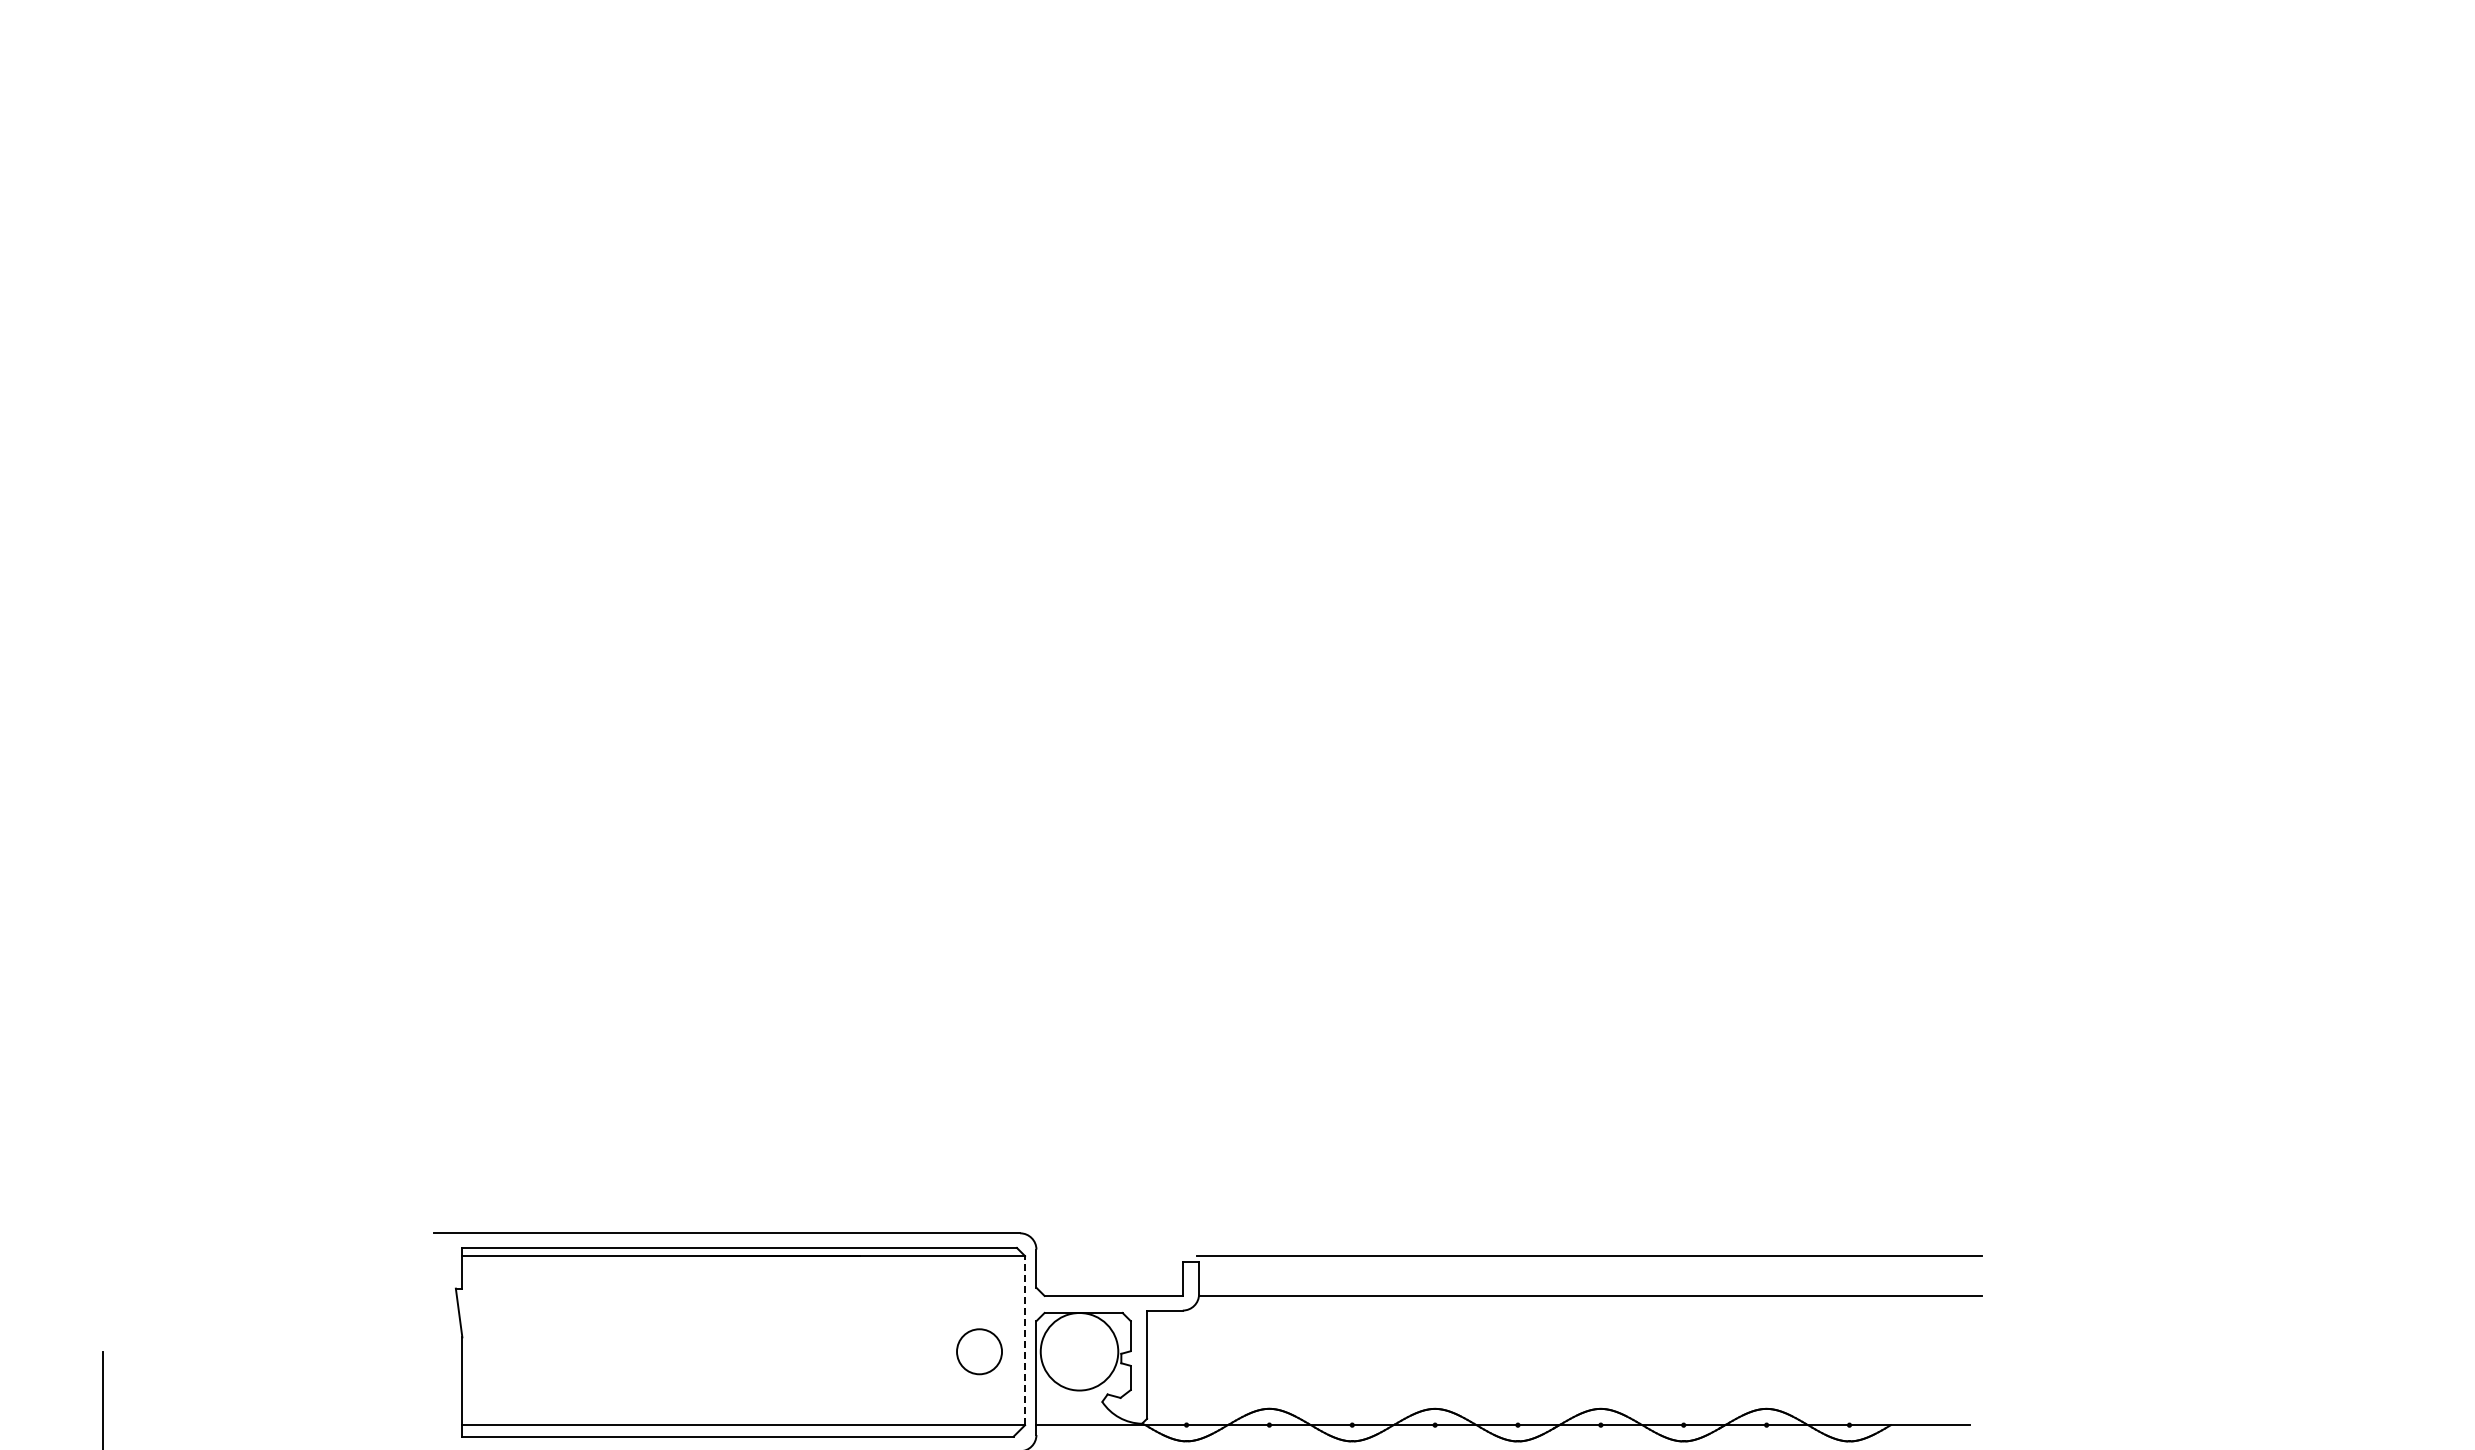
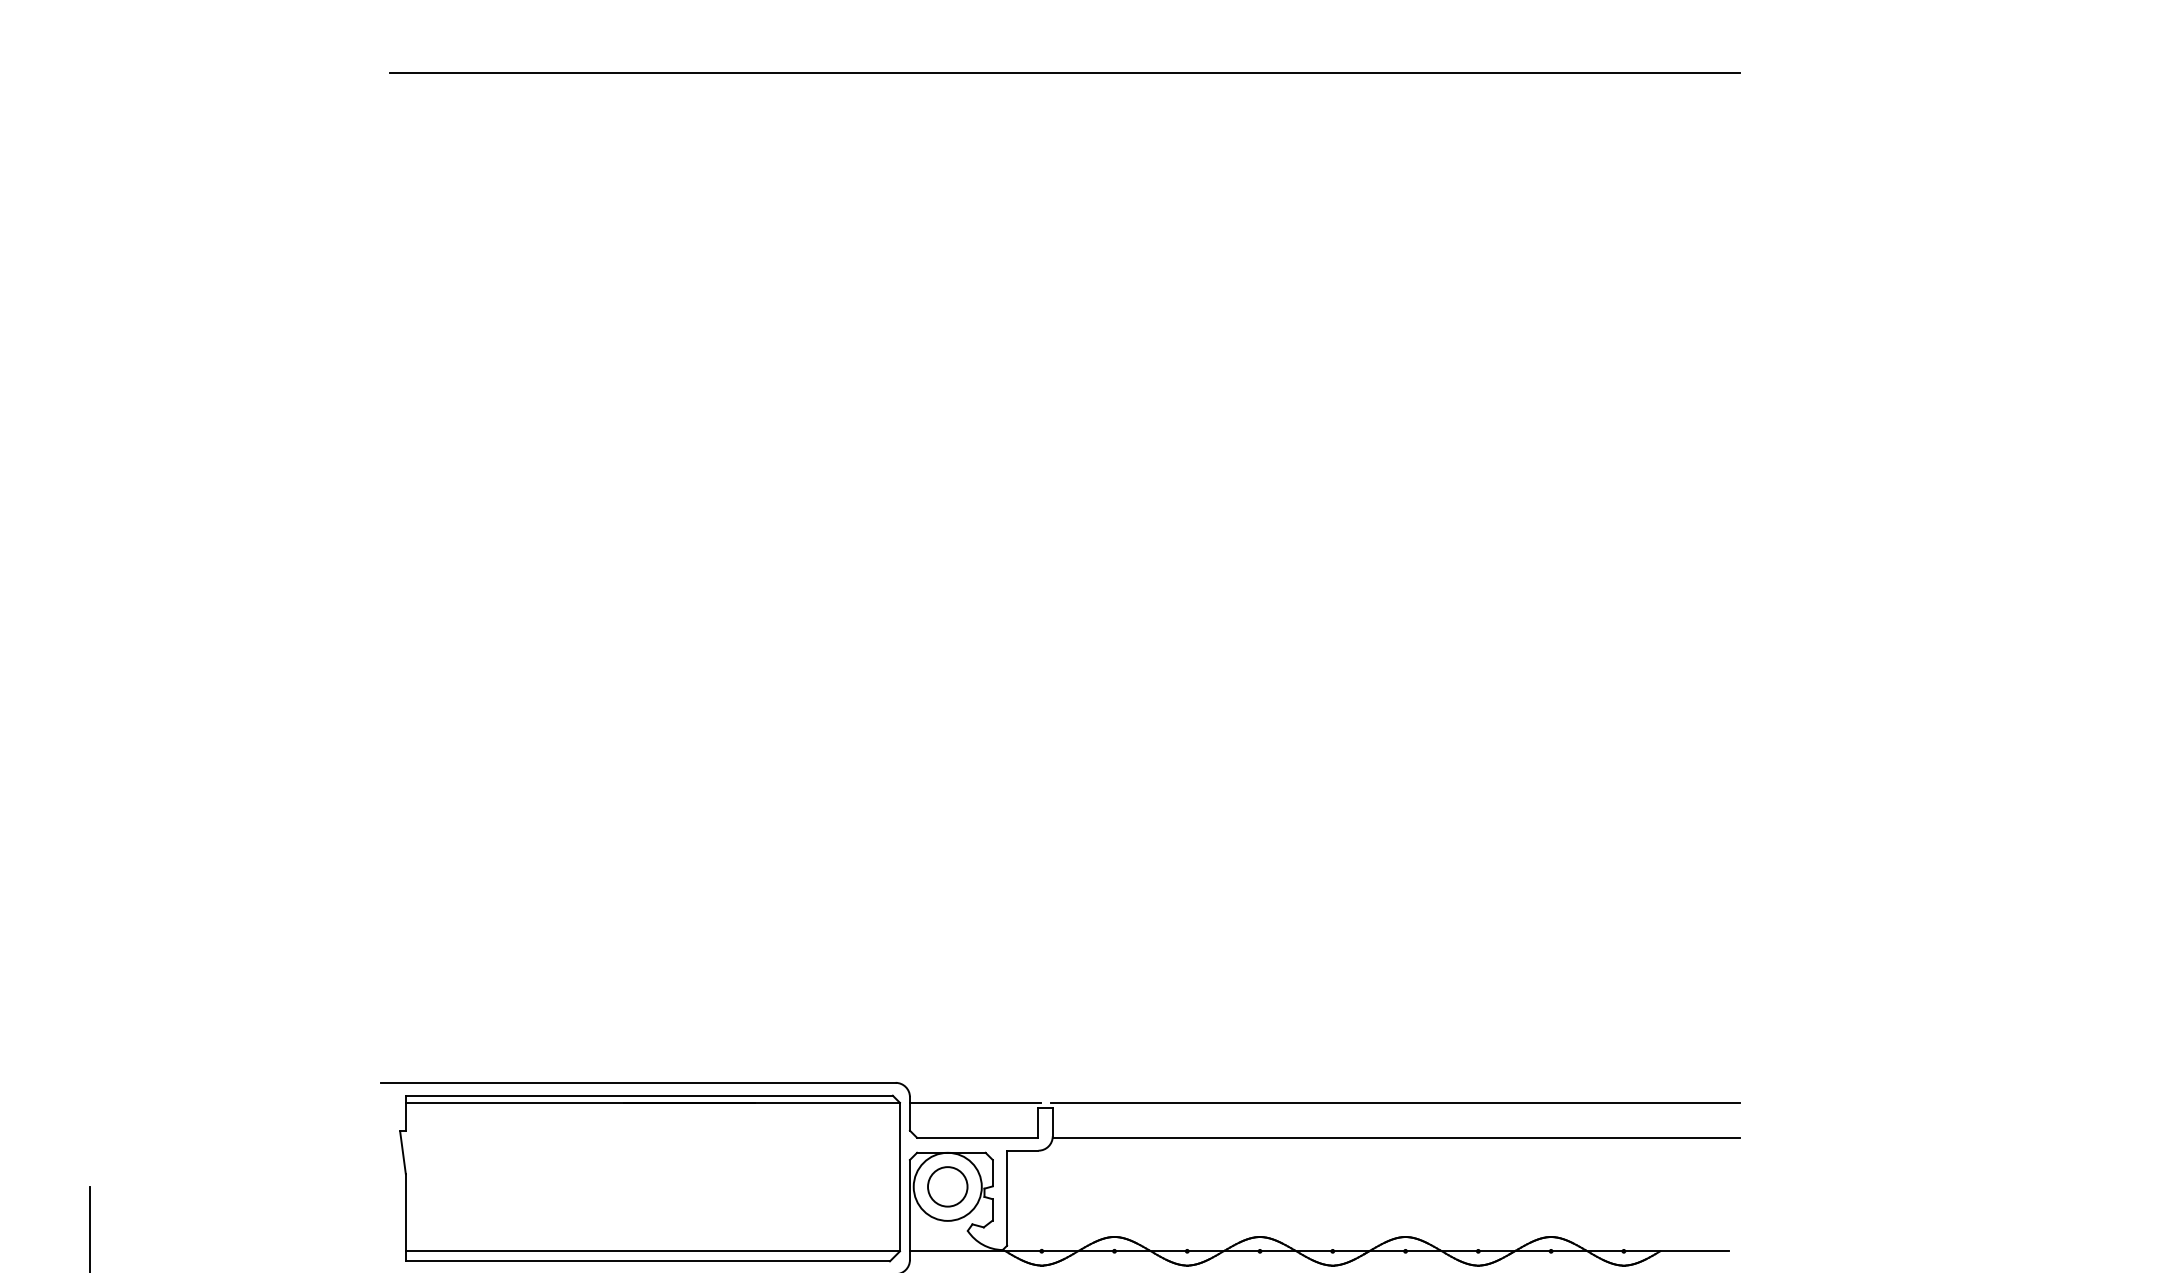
line: (1212, 83) -> (1064, 73), added
line: (1110, 1256) -> (974, 1103), added
line: (1025, 1340) -> (900, 1176), dashed -> solid
circle: (979, 1351) -> (947, 1186), moved

